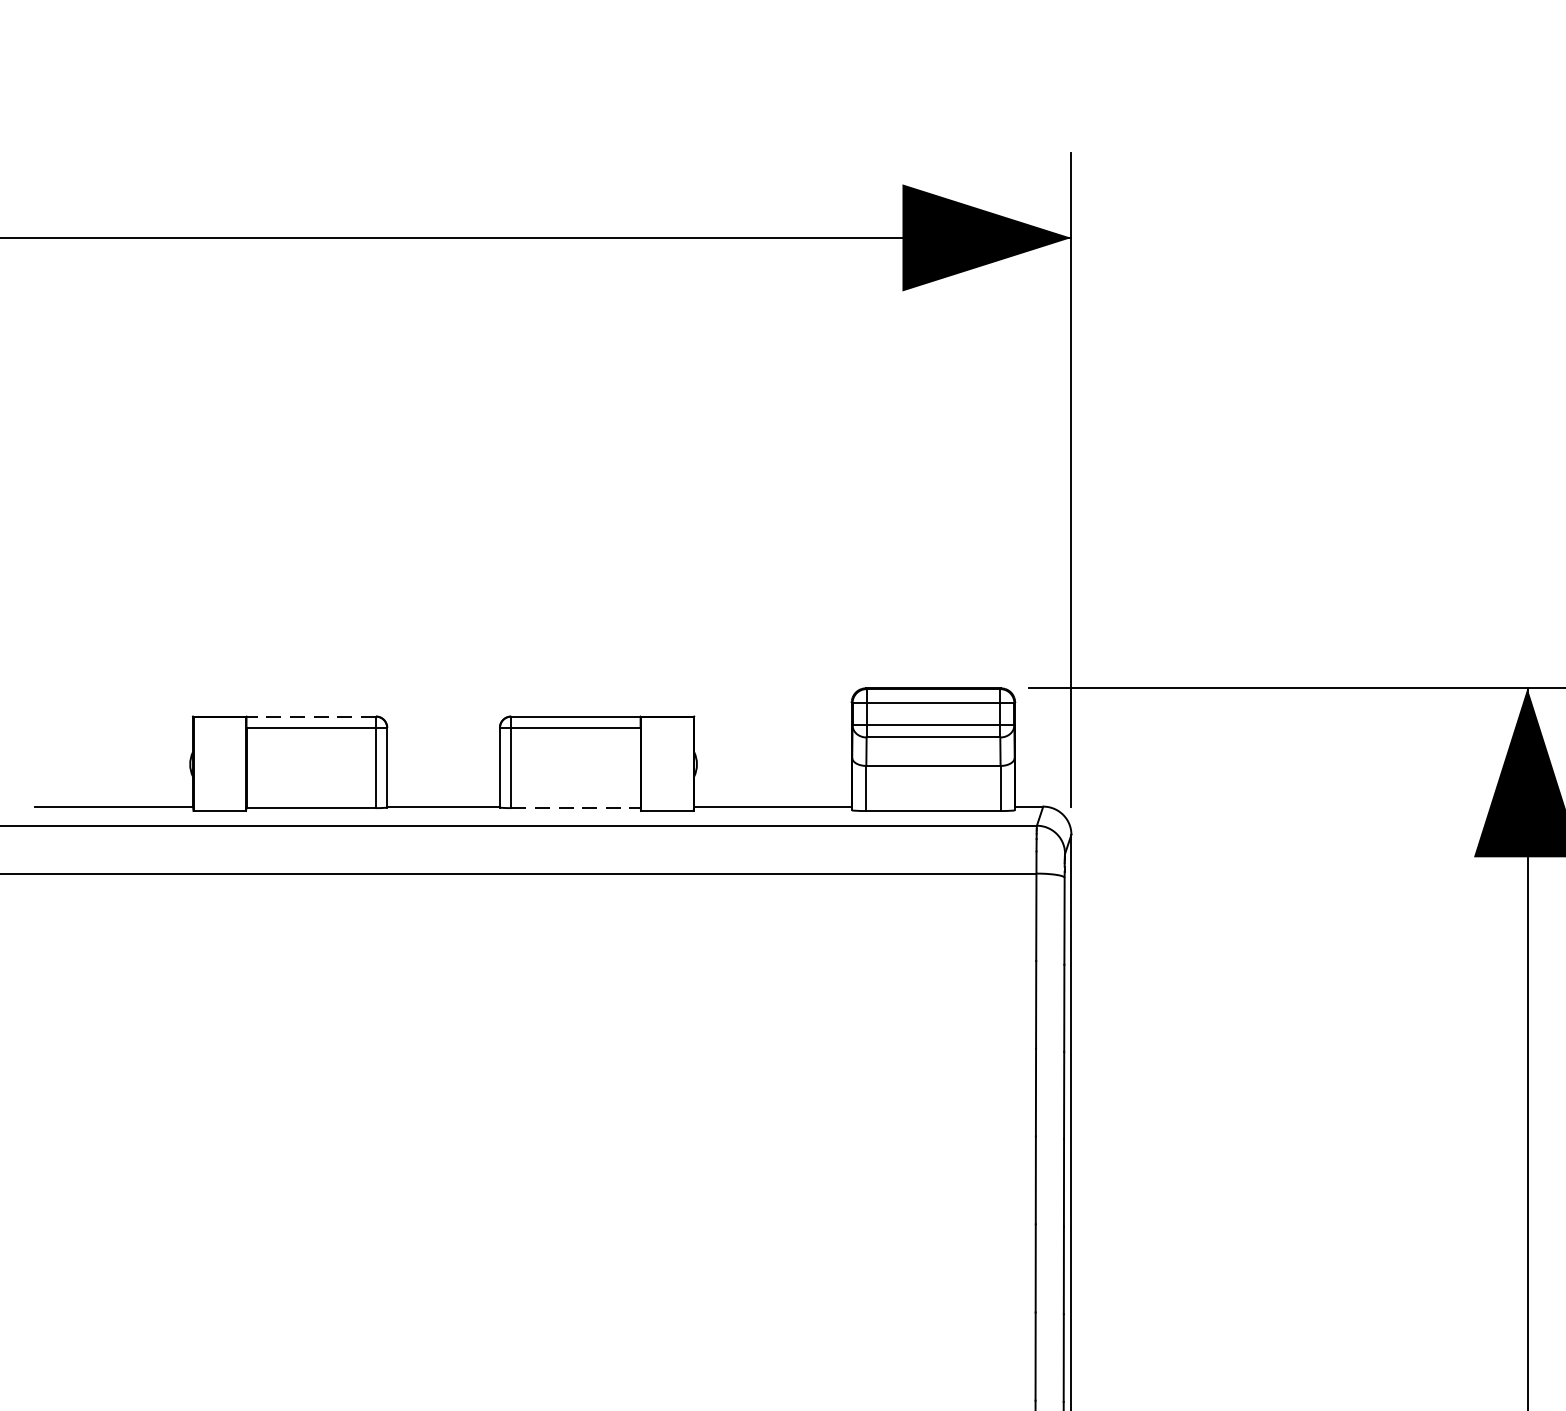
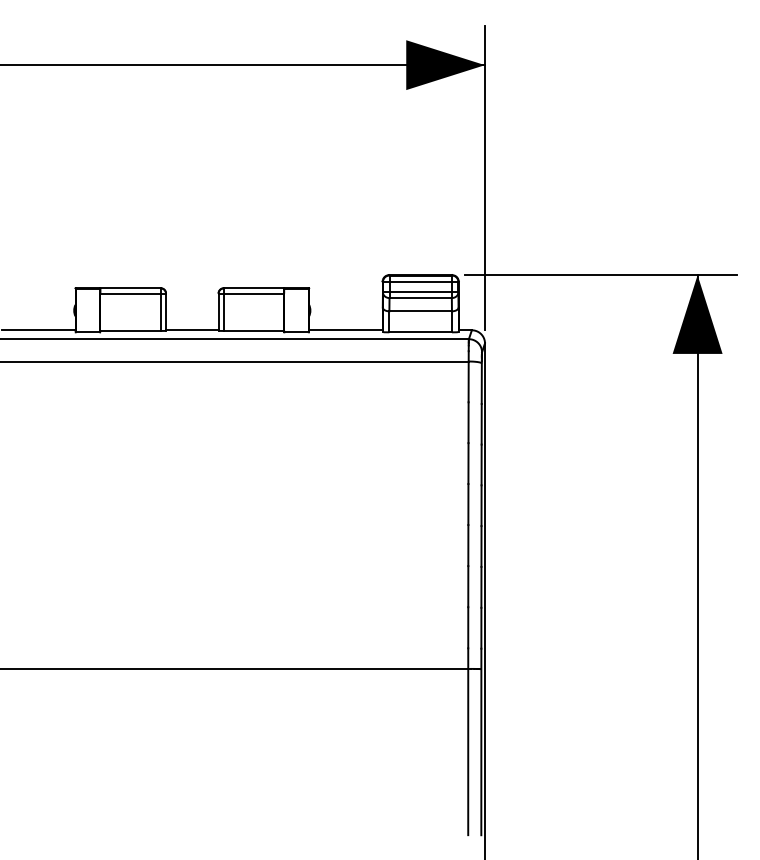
line: (310, 716) -> (130, 288), dashed -> solid
line: (576, 807) -> (254, 330), dashed -> solid

